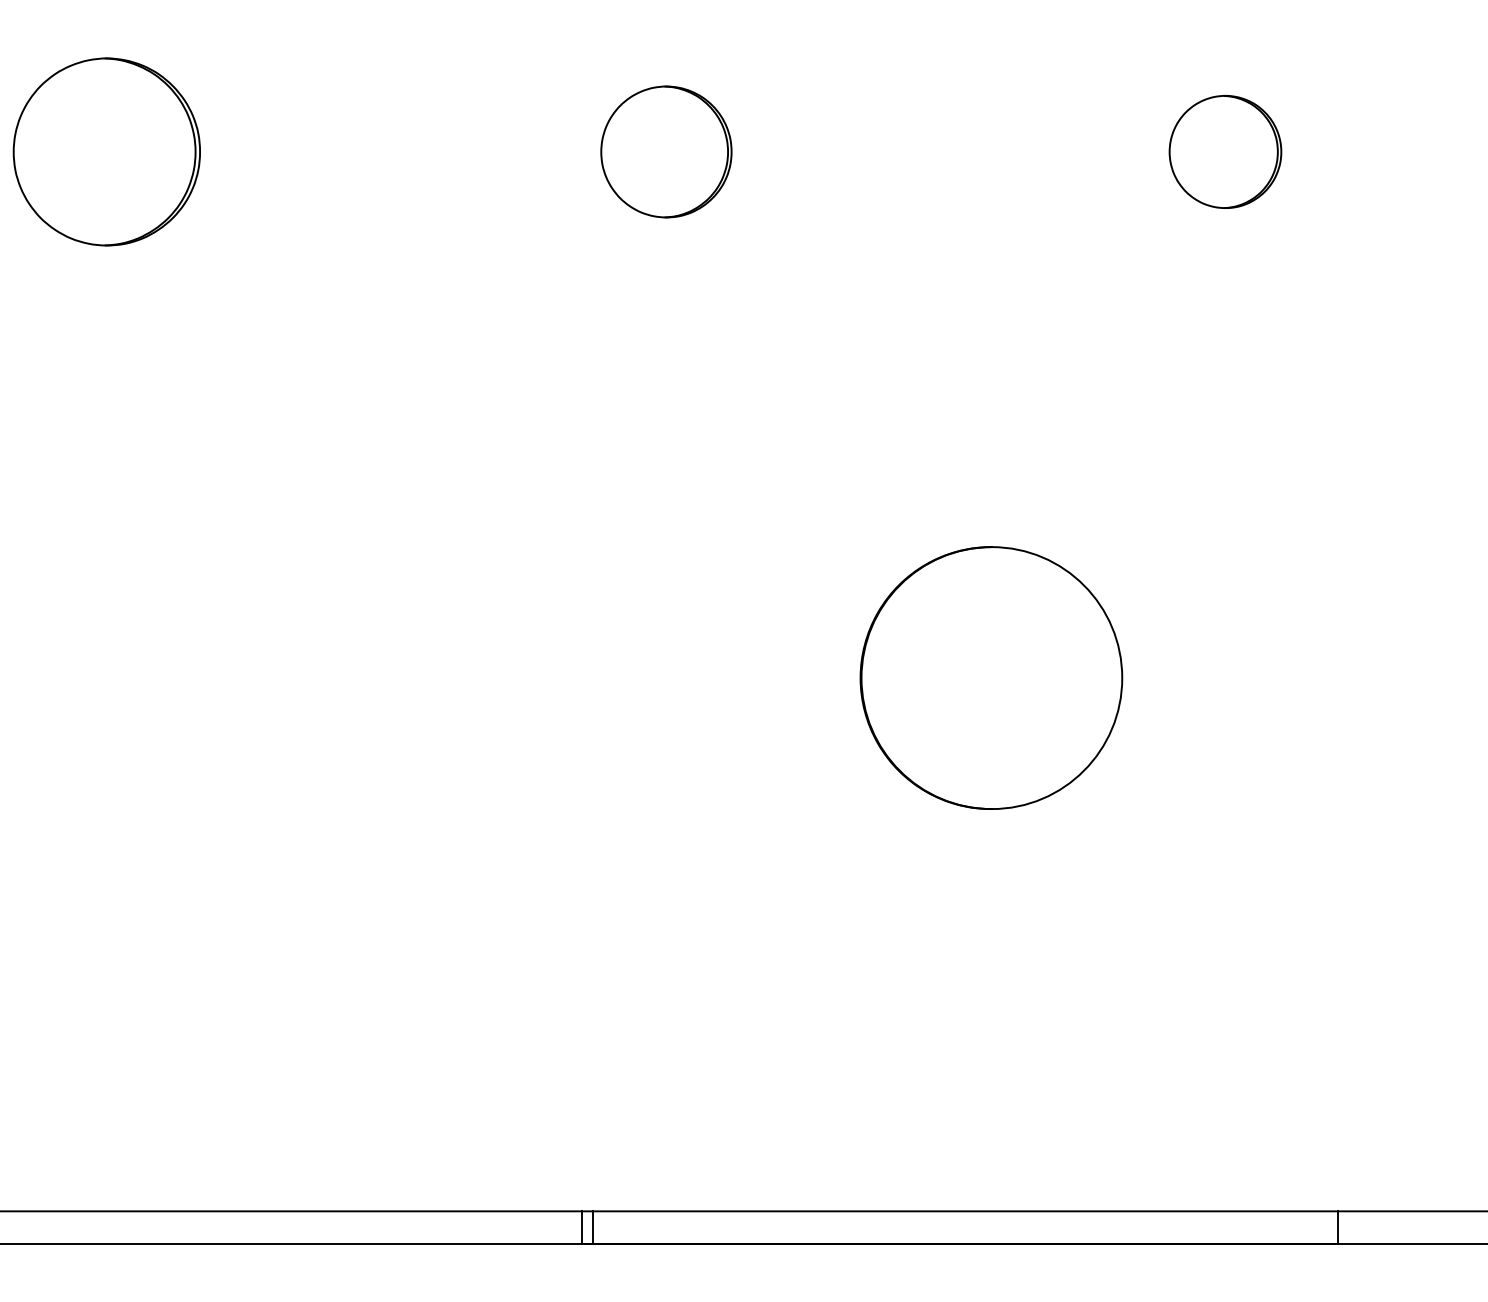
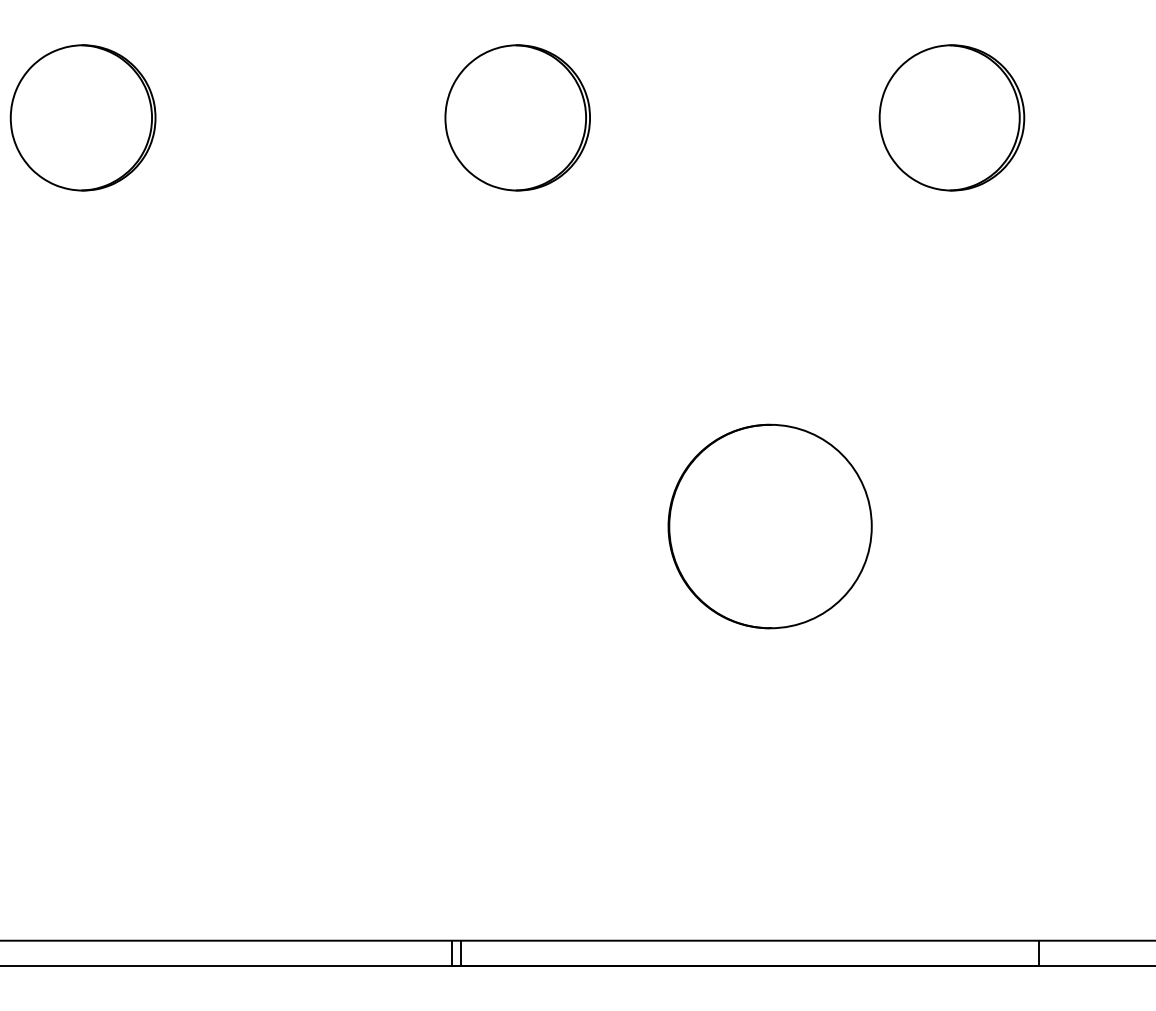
part: (666, 151) -> (517, 117), size x1.43
part: (1225, 151) -> (951, 117), size x1.67

